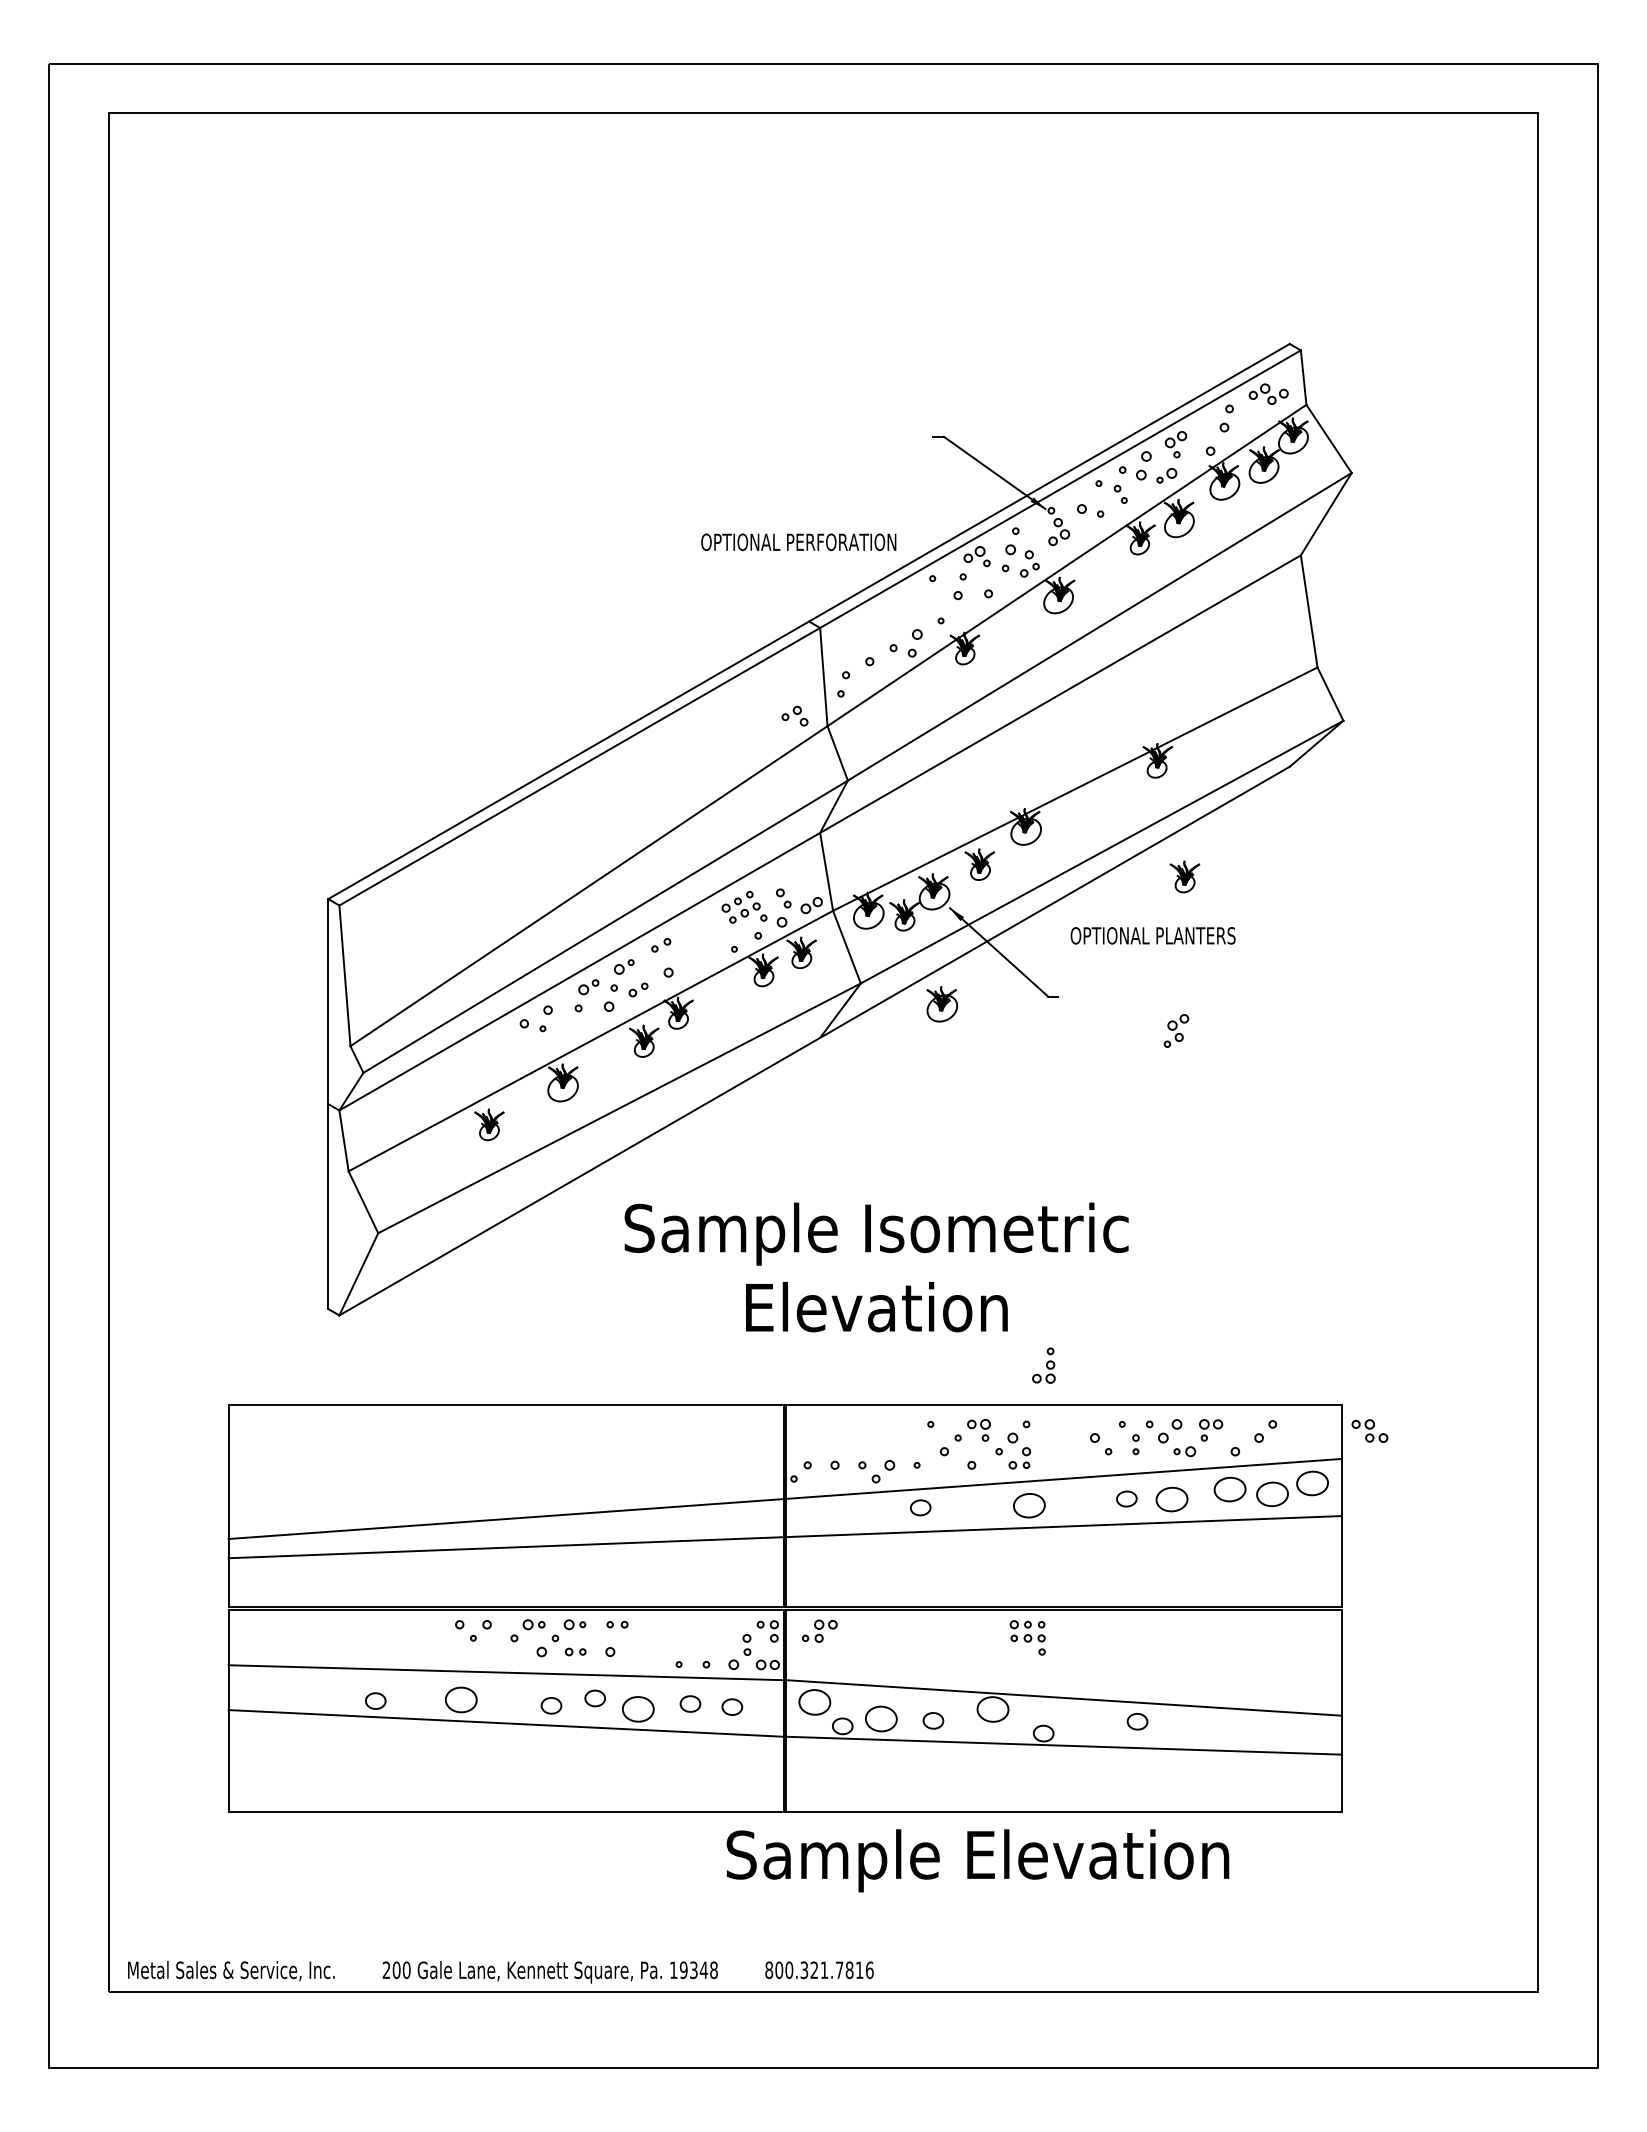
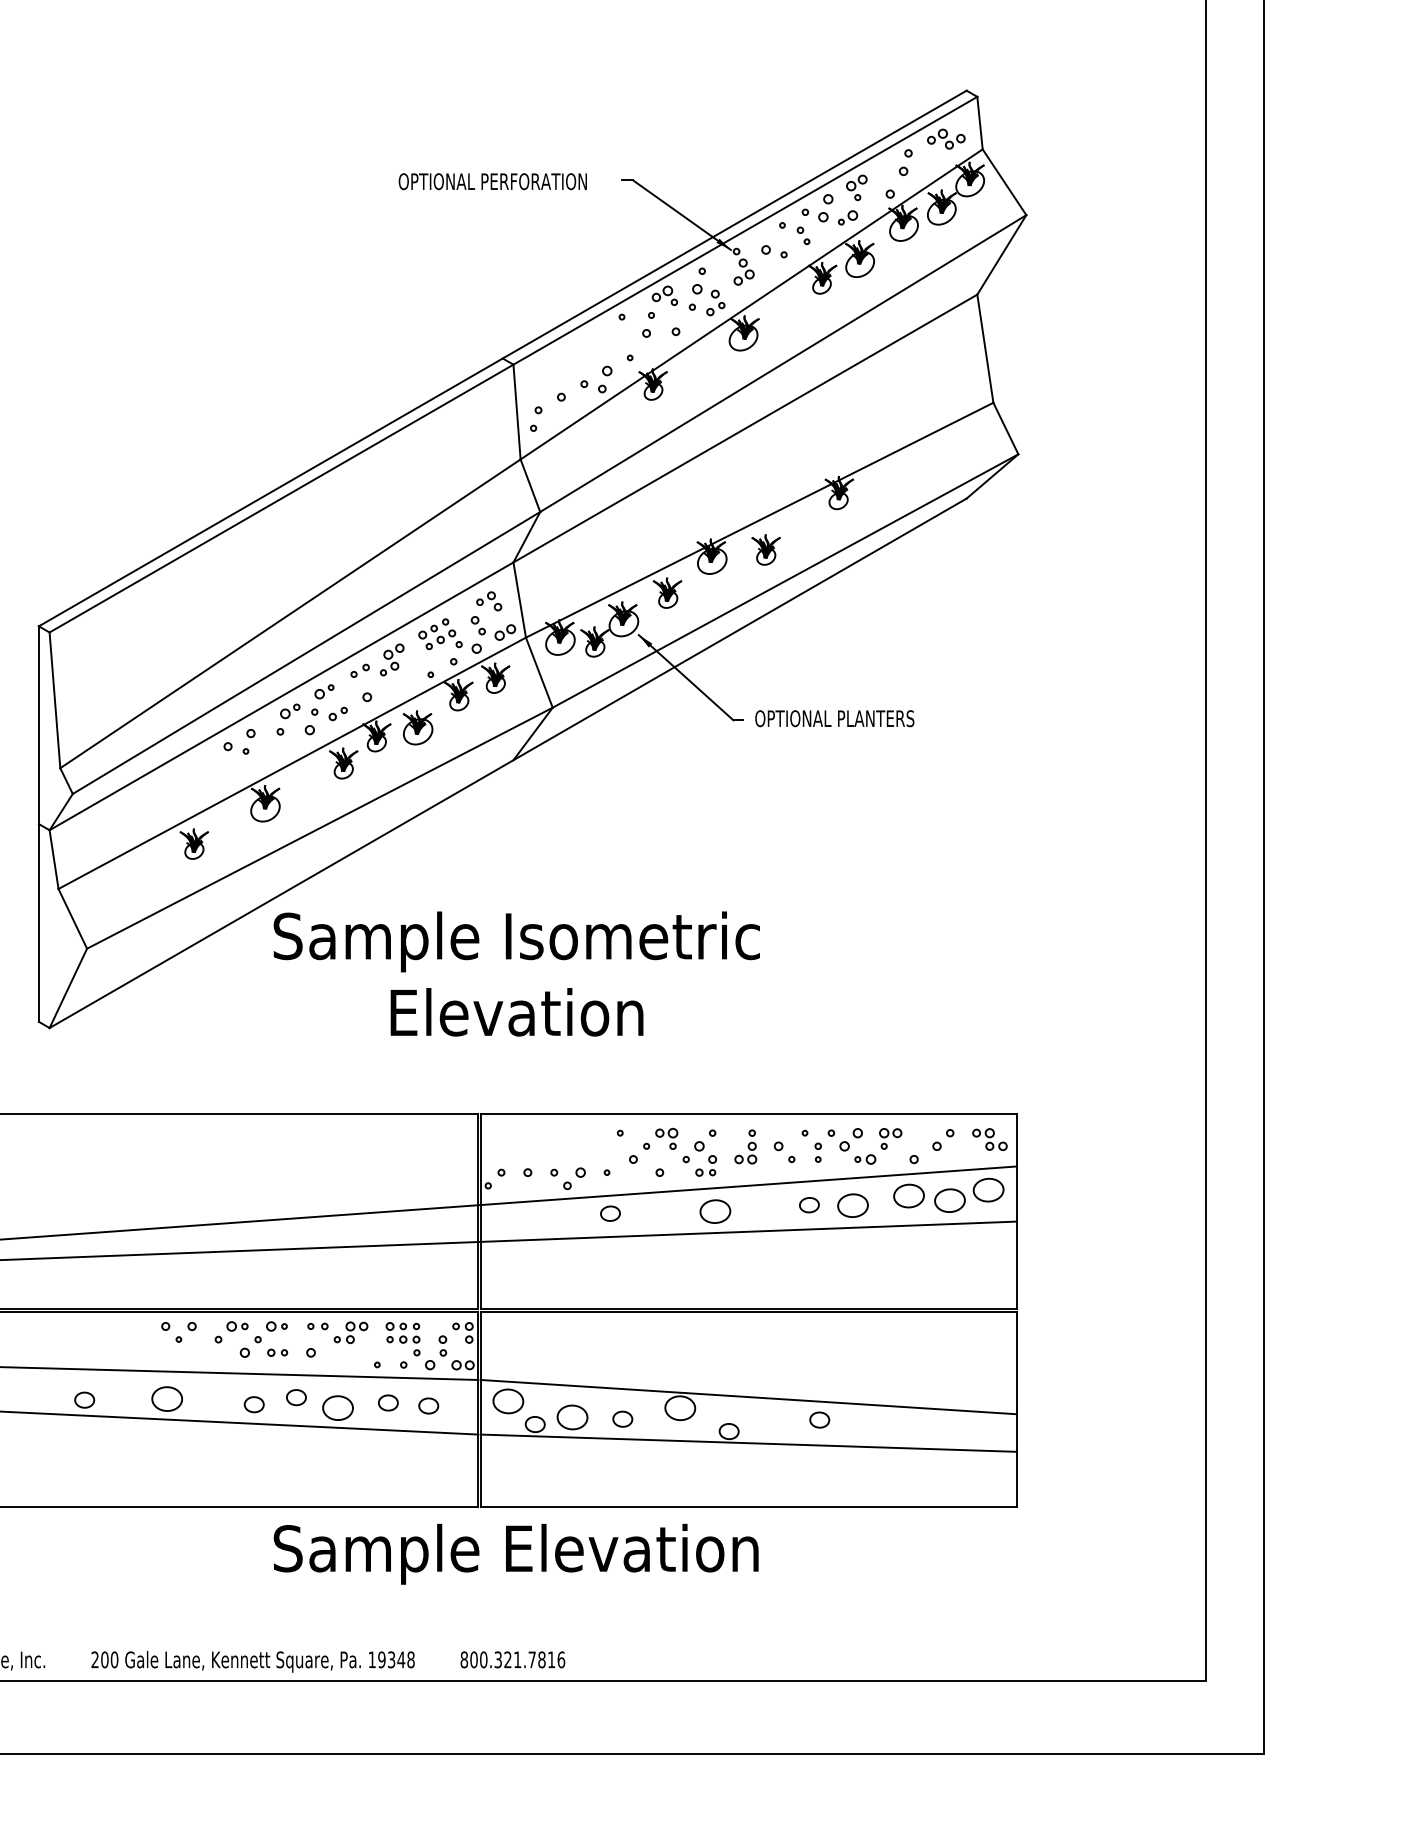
text: (798, 542) -> (492, 181), moved
part: (794, 715) -> (488, 600), moved
part: (1184, 876) -> (765, 549), moved
text: (1152, 935) -> (834, 718), moved
part: (942, 1004) -> (418, 728), moved
part: (1176, 1030) -> (392, 659), moved
text: (876, 1267) -> (516, 974), moved
part: (1043, 1365) -> (745, 1146), moved
part: (1369, 1430) -> (989, 1139), moved
part: (819, 1630) -> (350, 1332), moved
part: (1027, 1637) -> (402, 1338), moved
text: (977, 1860) -> (515, 1553), moved

